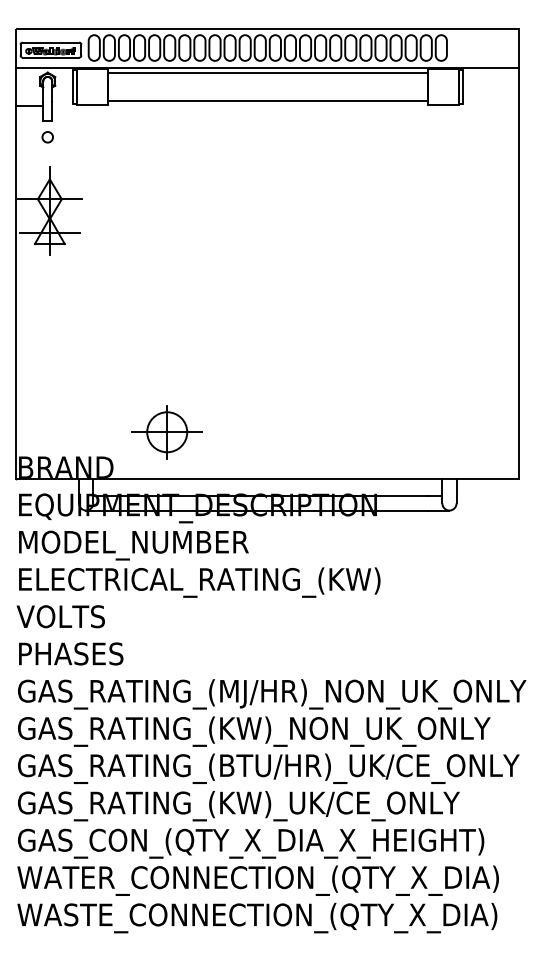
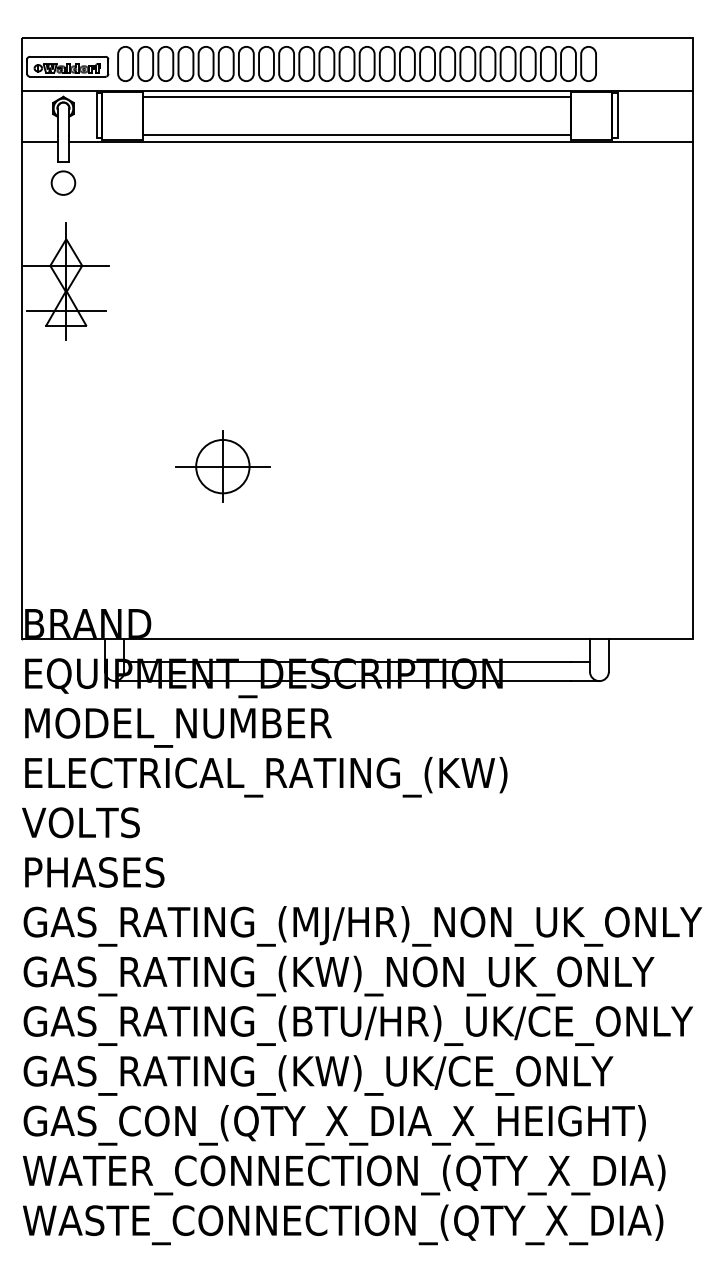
line: (285, 106) -> (380, 141), added
circle: (47, 136) -> (63, 182), size x1.67
part: (166, 432) -> (222, 466), moved

